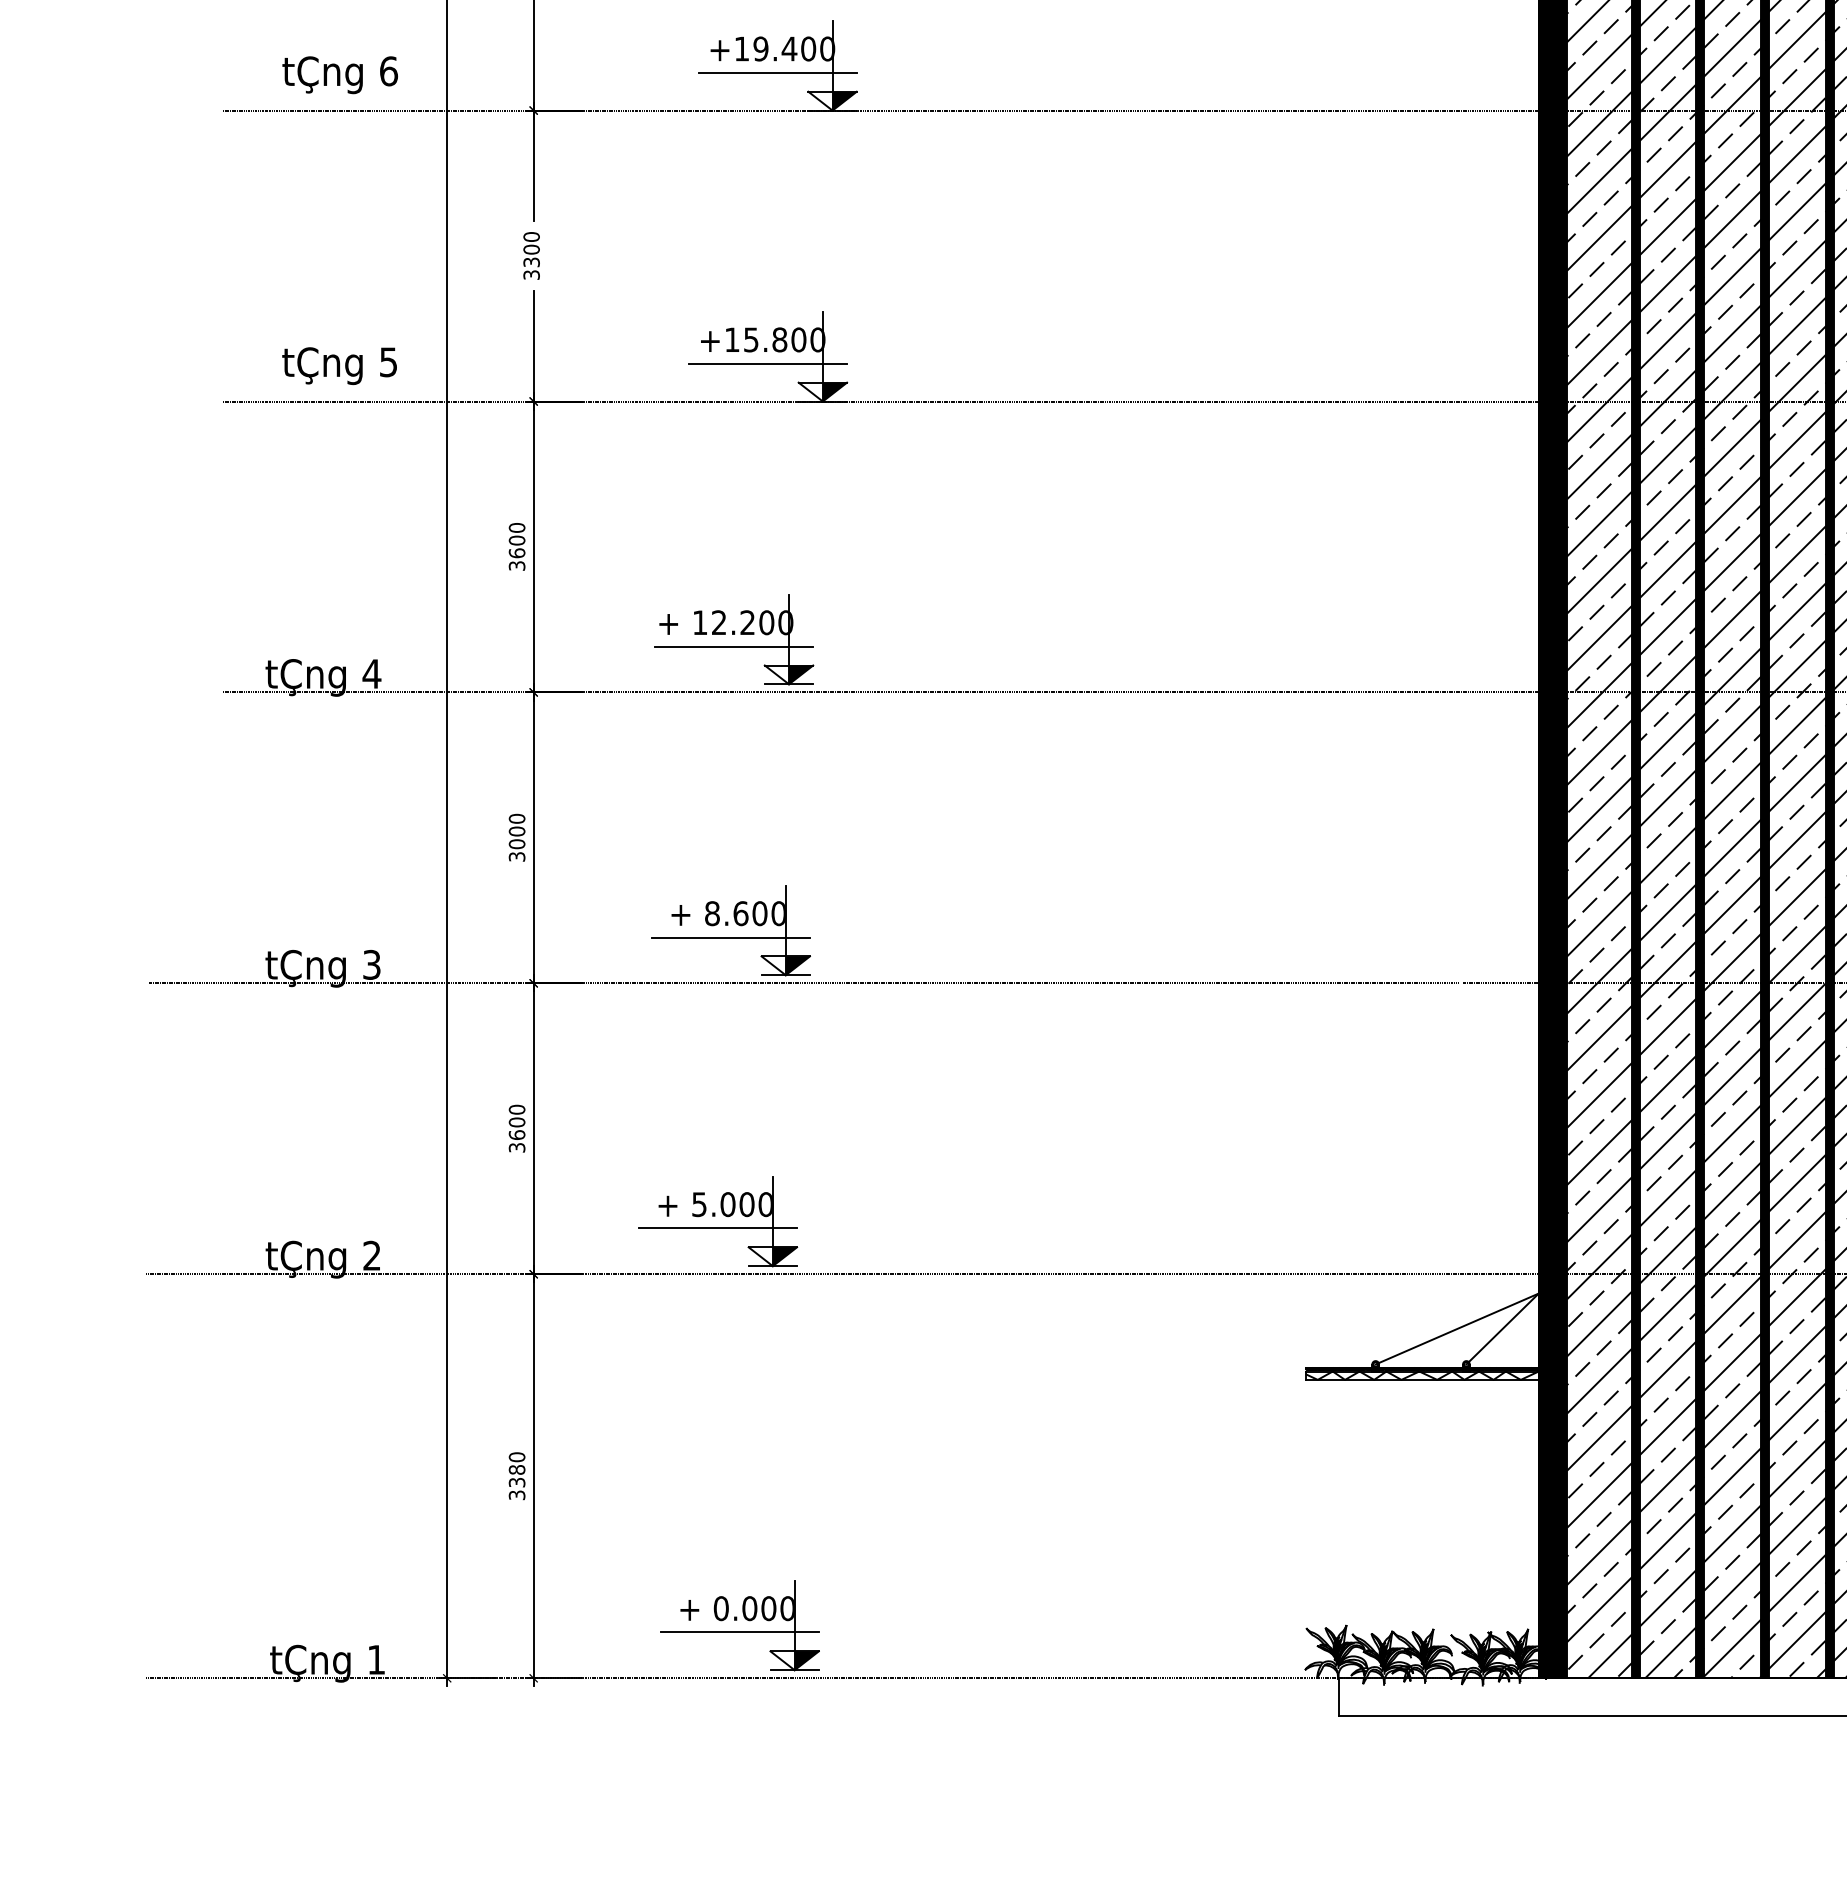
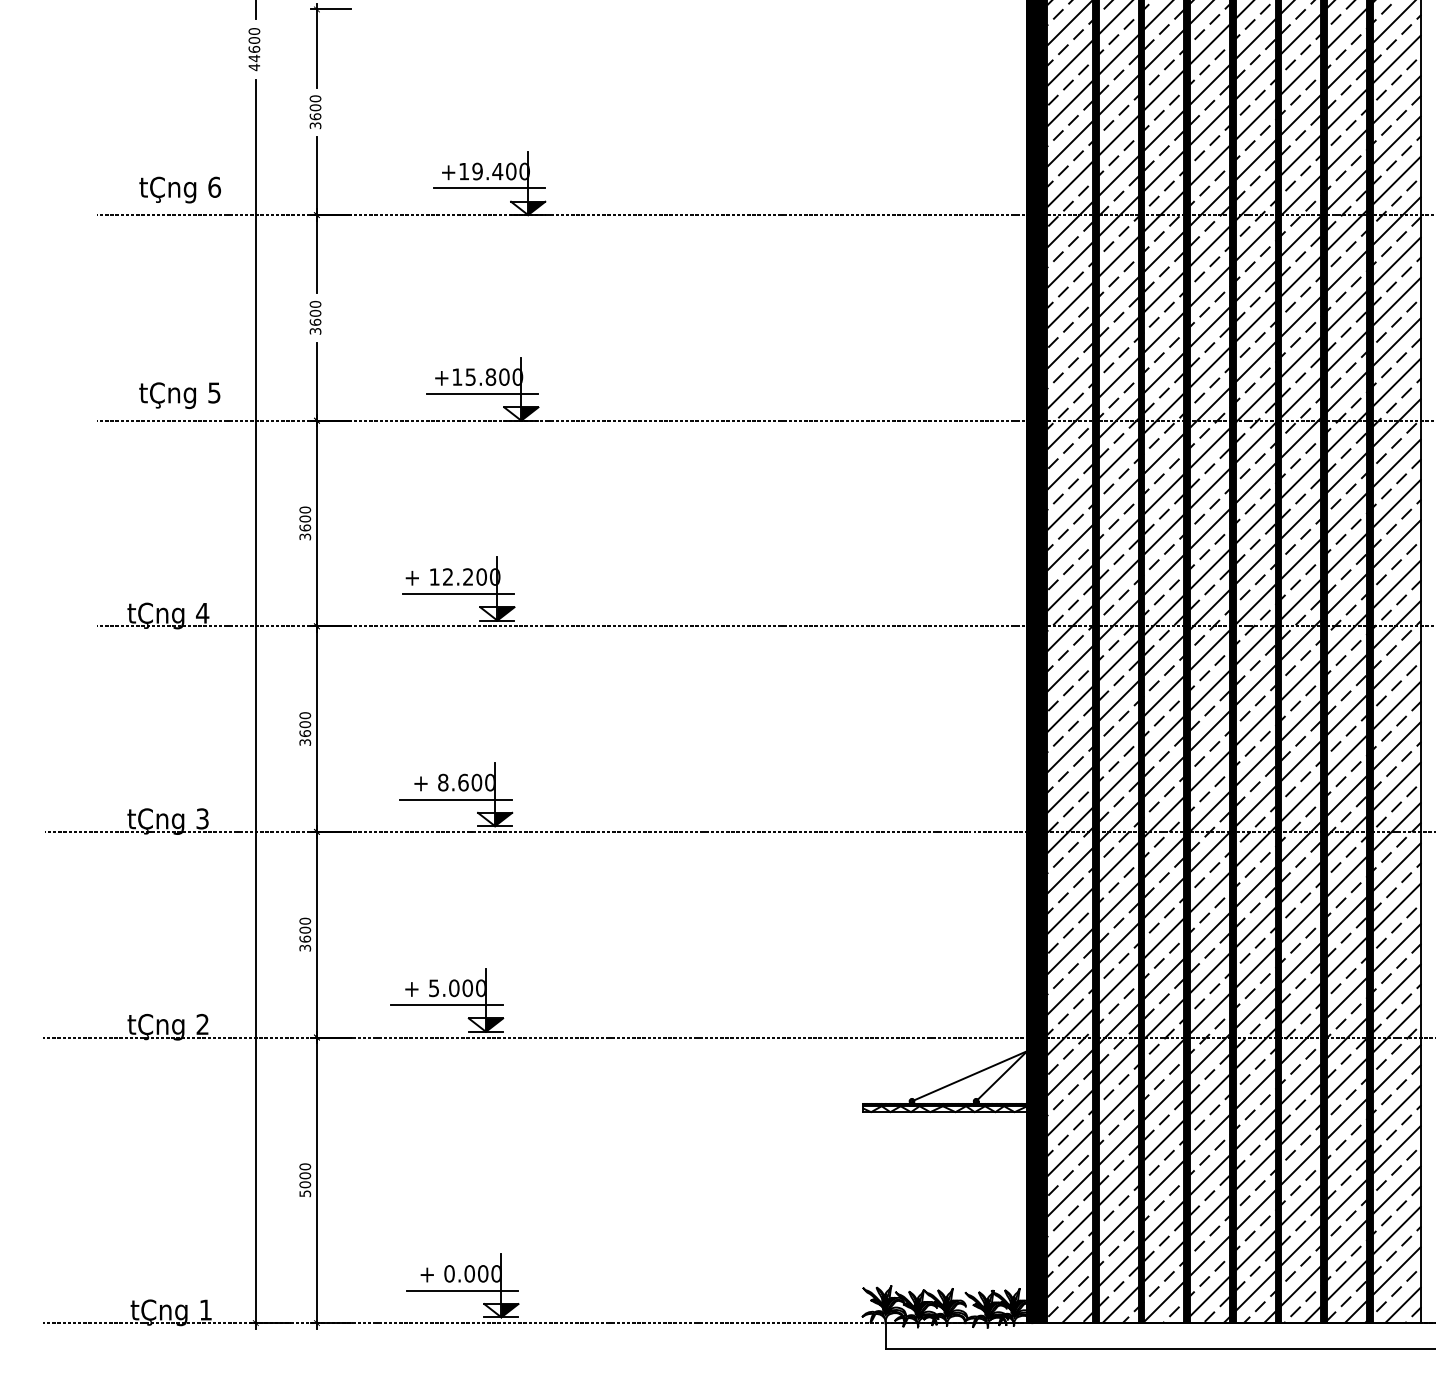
text: (531, 261) -> (315, 321), 3300 -> 3600
text: (516, 844) -> (304, 733), 3000 -> 3600
text: (516, 1482) -> (304, 1184), 3380 -> 5000

